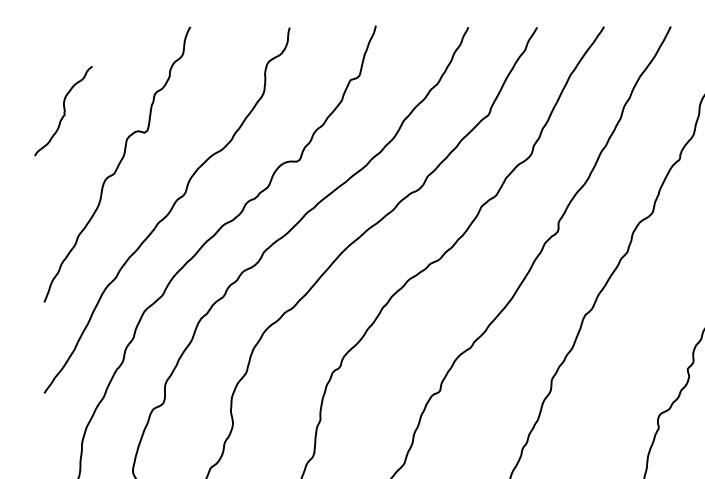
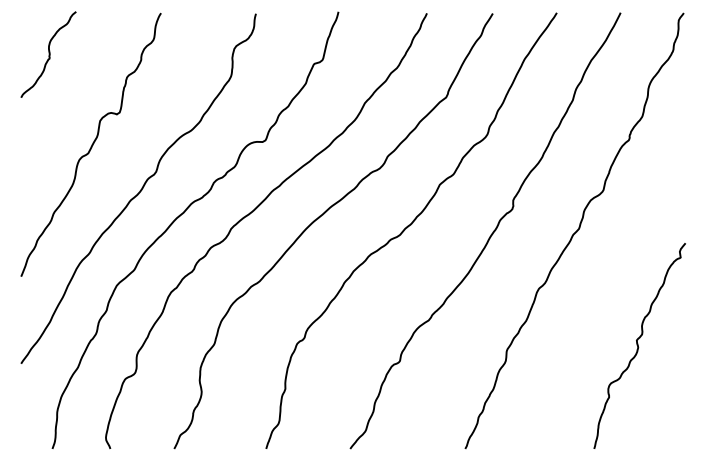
curve: (63, 110) -> (48, 54), moved

